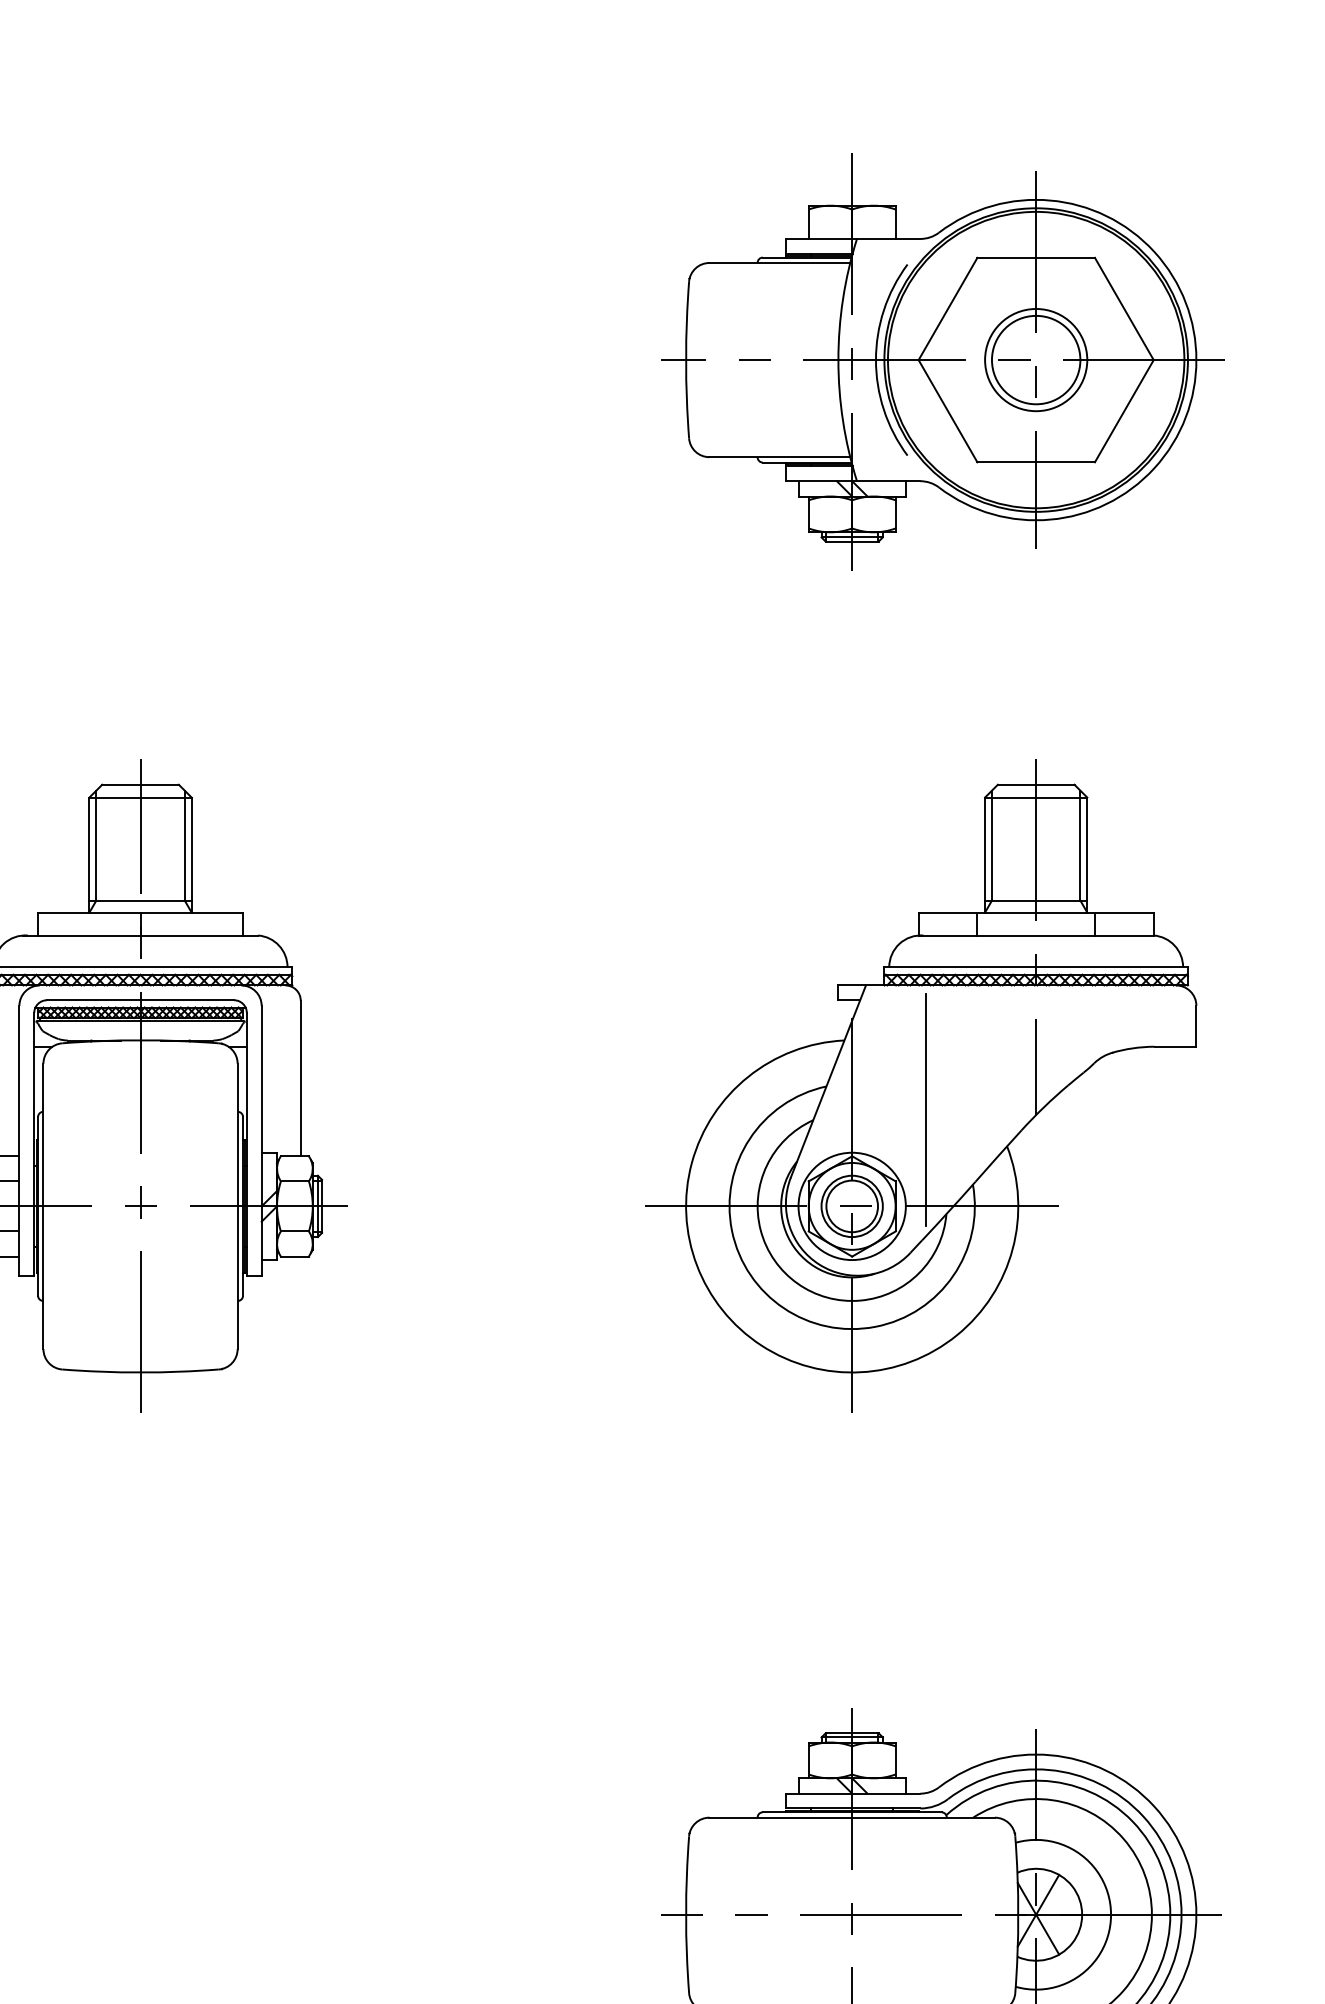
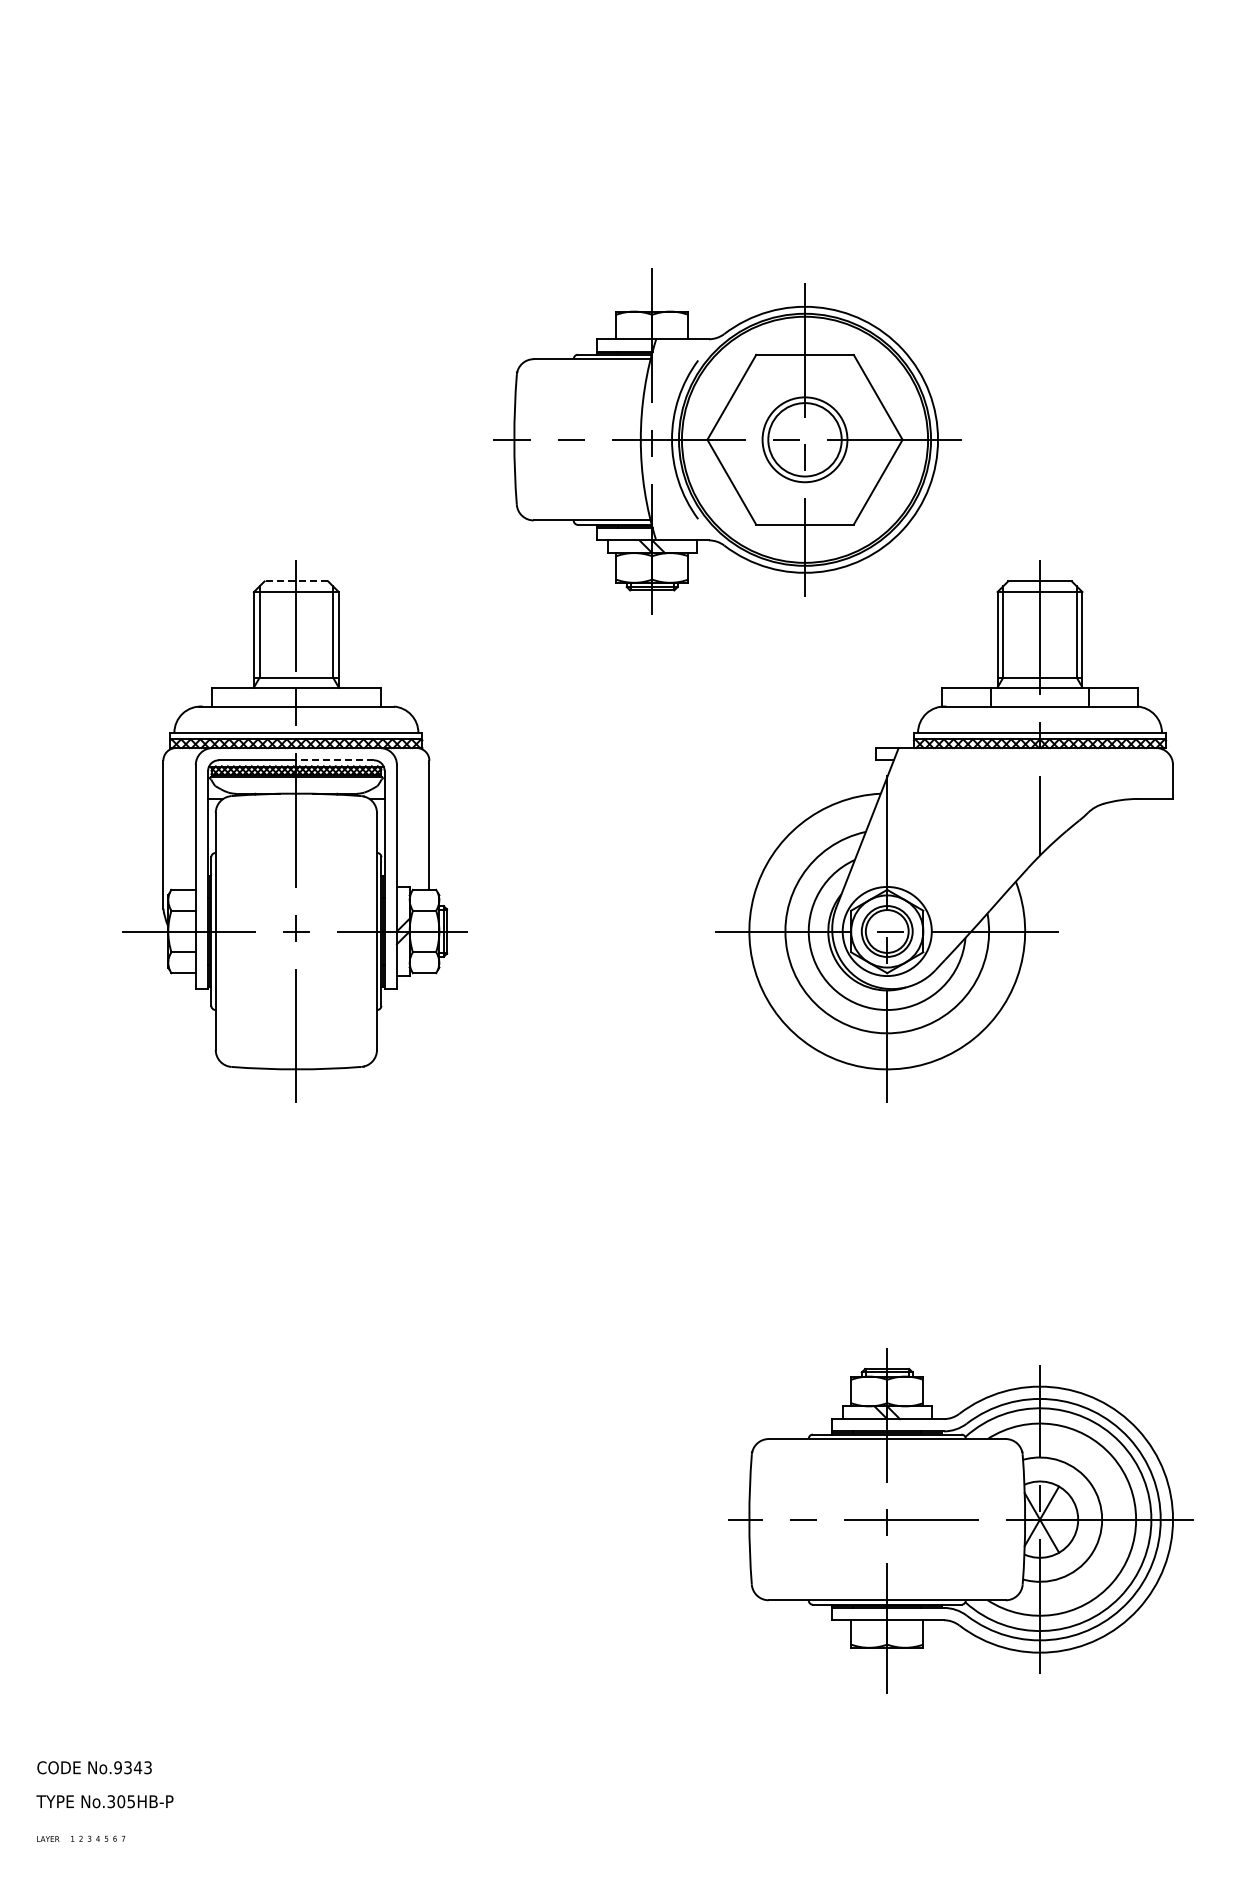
part: (942, 362) -> (727, 441), moved
line: (140, 784) -> (296, 581), solid -> dashed
line: (187, 1000) -> (335, 760), solid -> dashed
line: (925, 1110) -> (948, 851), removed

